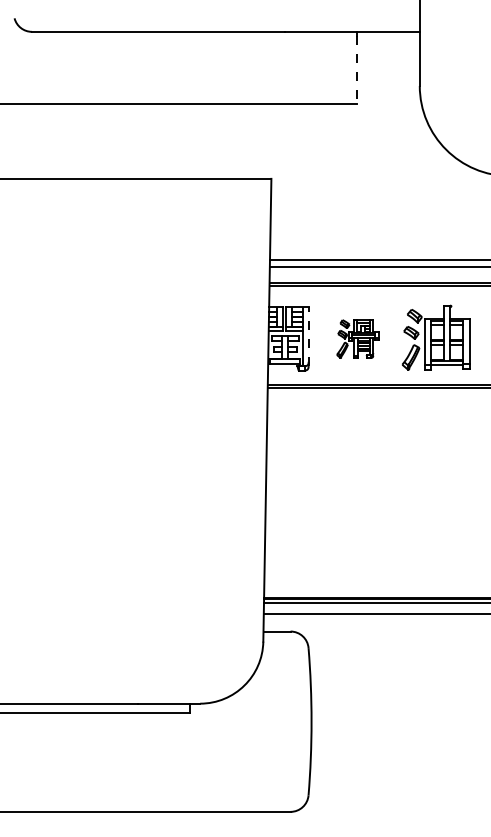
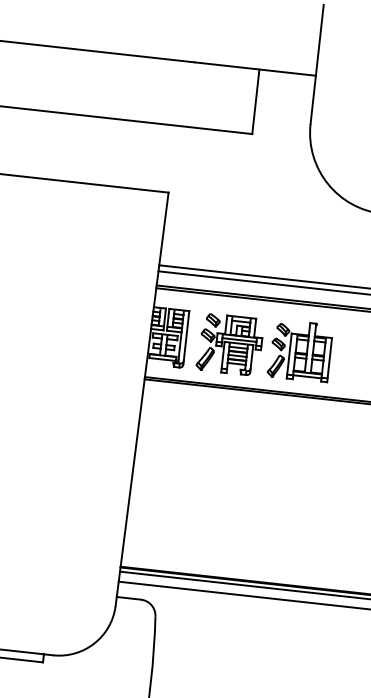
line: (356, 70) -> (255, 104), dashed -> solid
line: (308, 336) -> (186, 337), dashed -> solid
part: (357, 338) -> (229, 344), size x1.67

